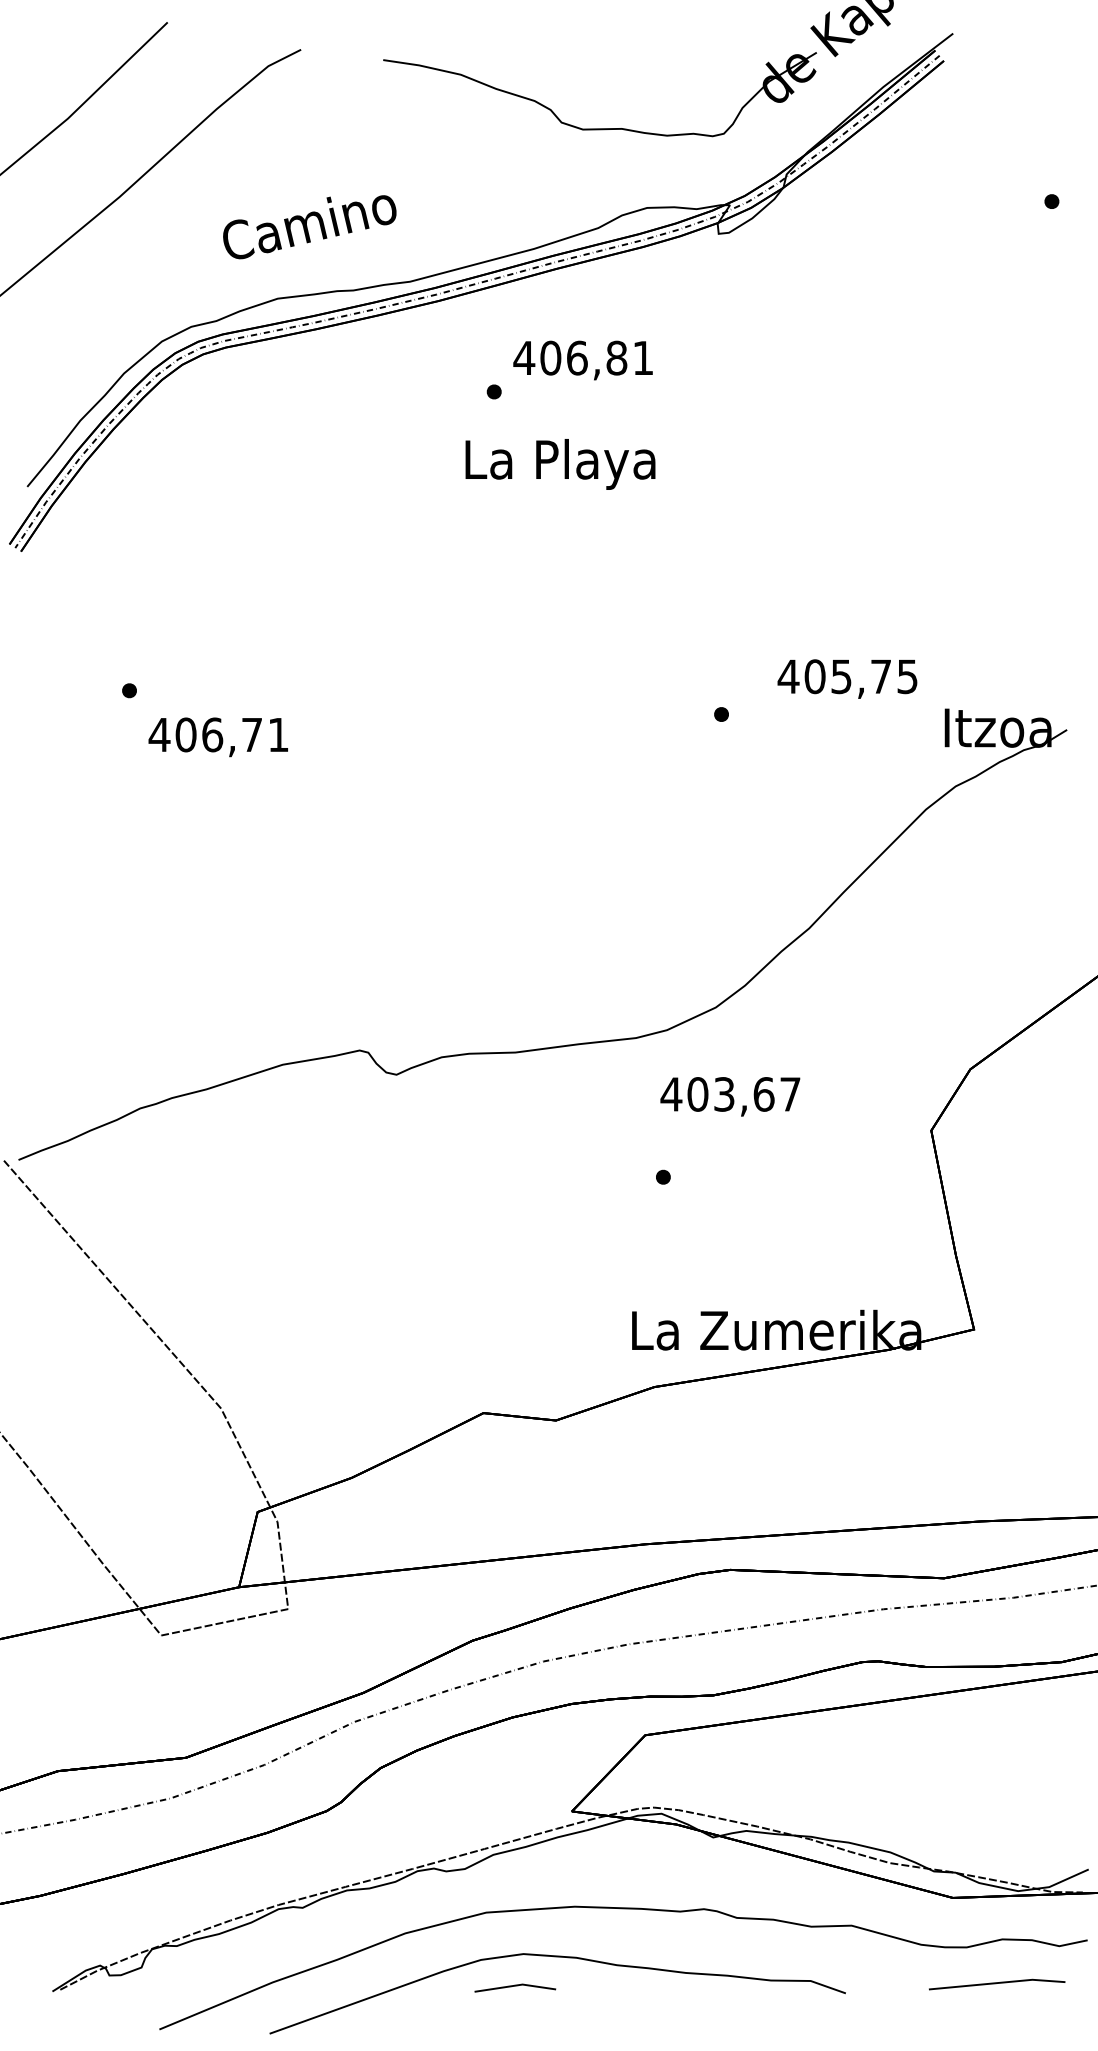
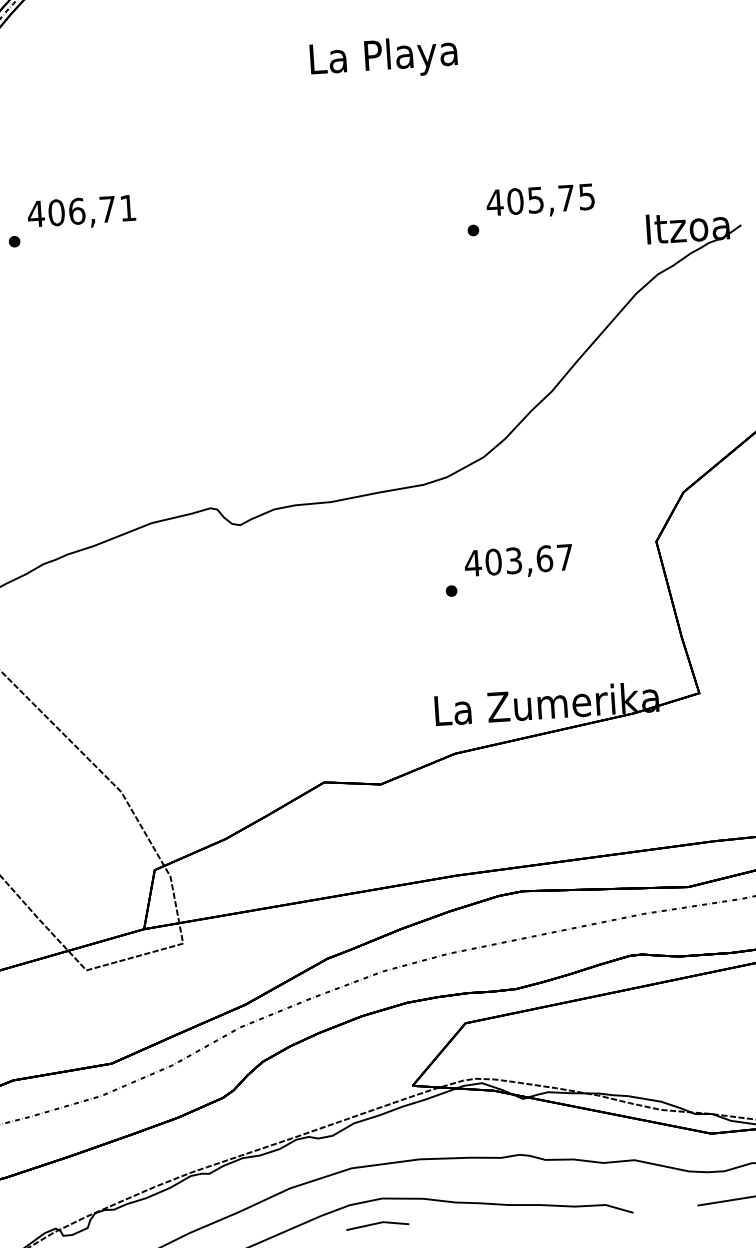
text: (560, 464) -> (383, 58), moved
text: (847, 678) -> (540, 201), moved
text: (217, 737) -> (81, 213), moved
text: (730, 1096) -> (518, 562), moved

